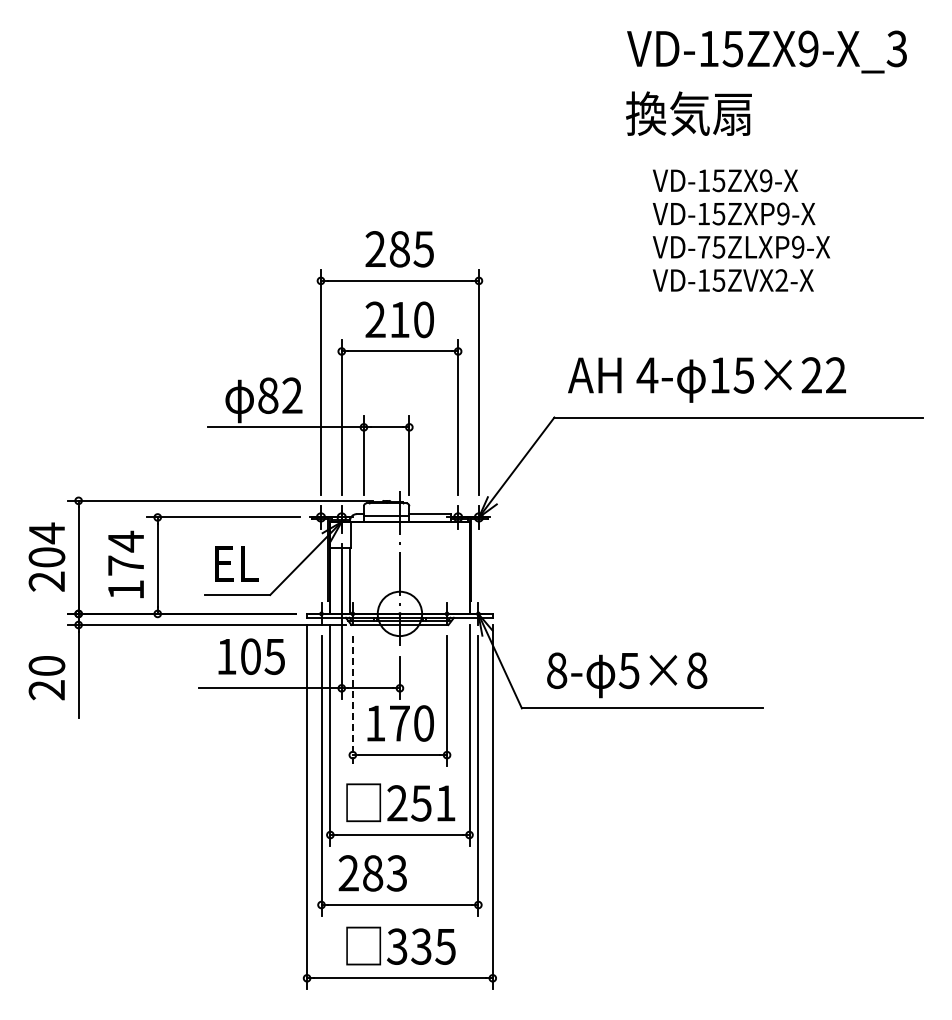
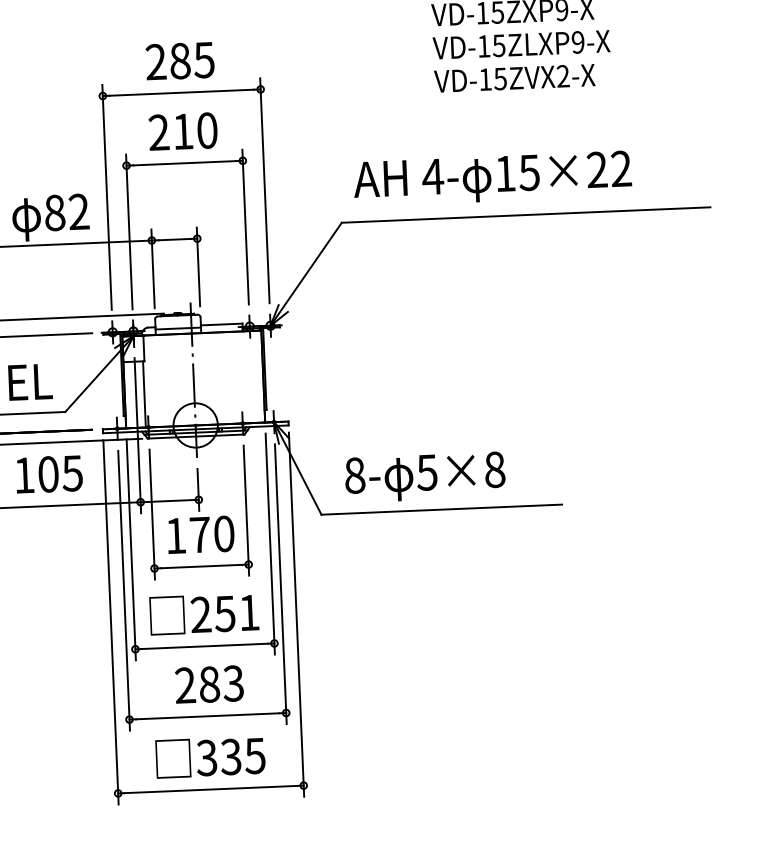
text: (703, 247) -> (483, 46), VD-75ZLXP9-X -> VD-15ZLXP9-X
line: (352, 701) -> (151, 514), dashed -> solid
text: (372, 873) -> (209, 684), moved

